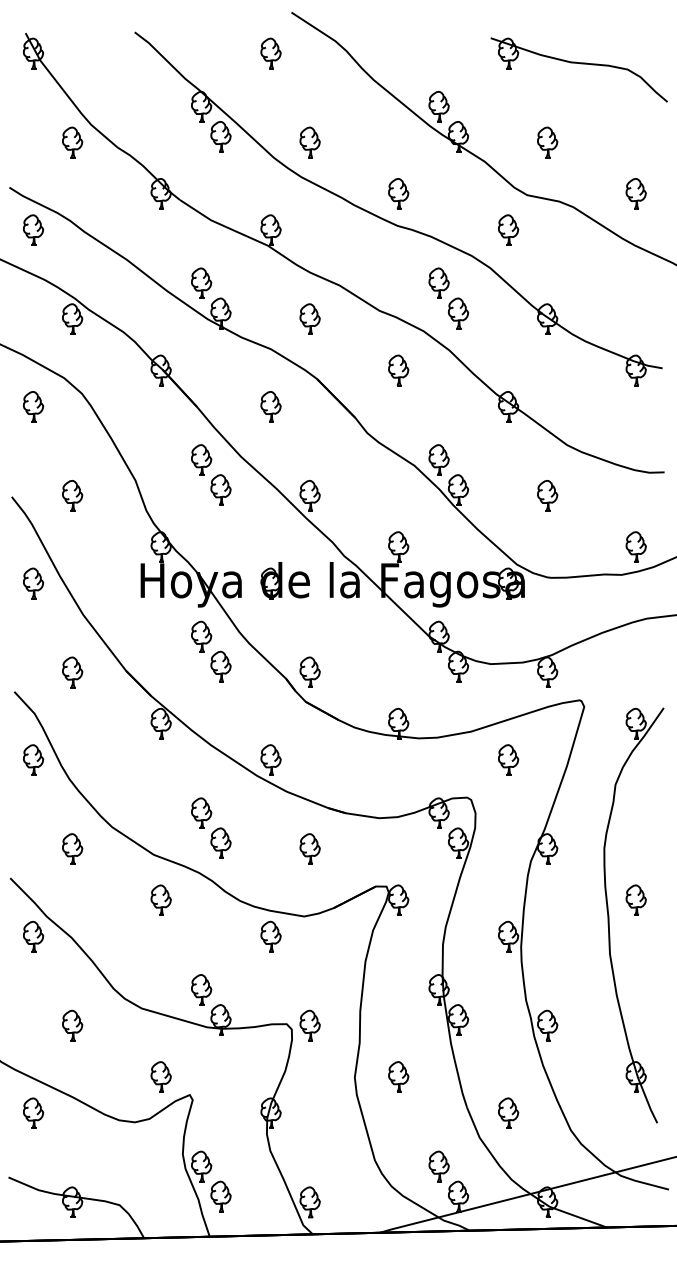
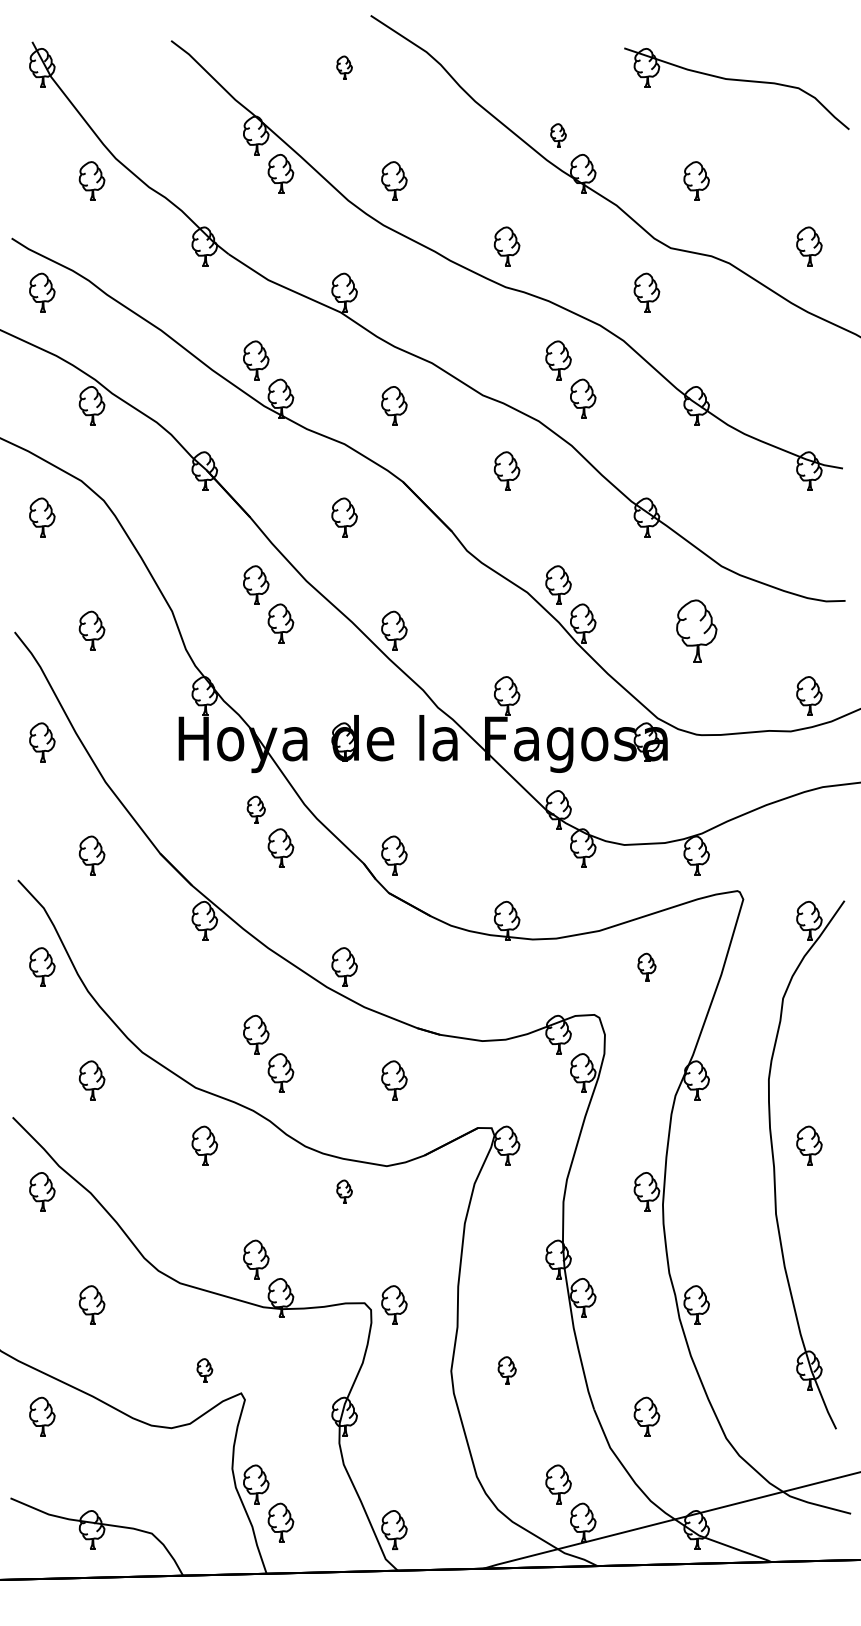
part: (270, 53) -> (344, 67), size x0.6
part: (439, 106) -> (558, 135), size x0.6
part: (547, 495) -> (696, 630), size x1.6
part: (201, 636) -> (256, 809), size x0.7
part: (508, 759) -> (646, 966), size x0.7
part: (270, 936) -> (344, 1191), size x0.6
part: (160, 1077) -> (204, 1370), size x0.6
part: (398, 1077) -> (507, 1370), size x0.7

